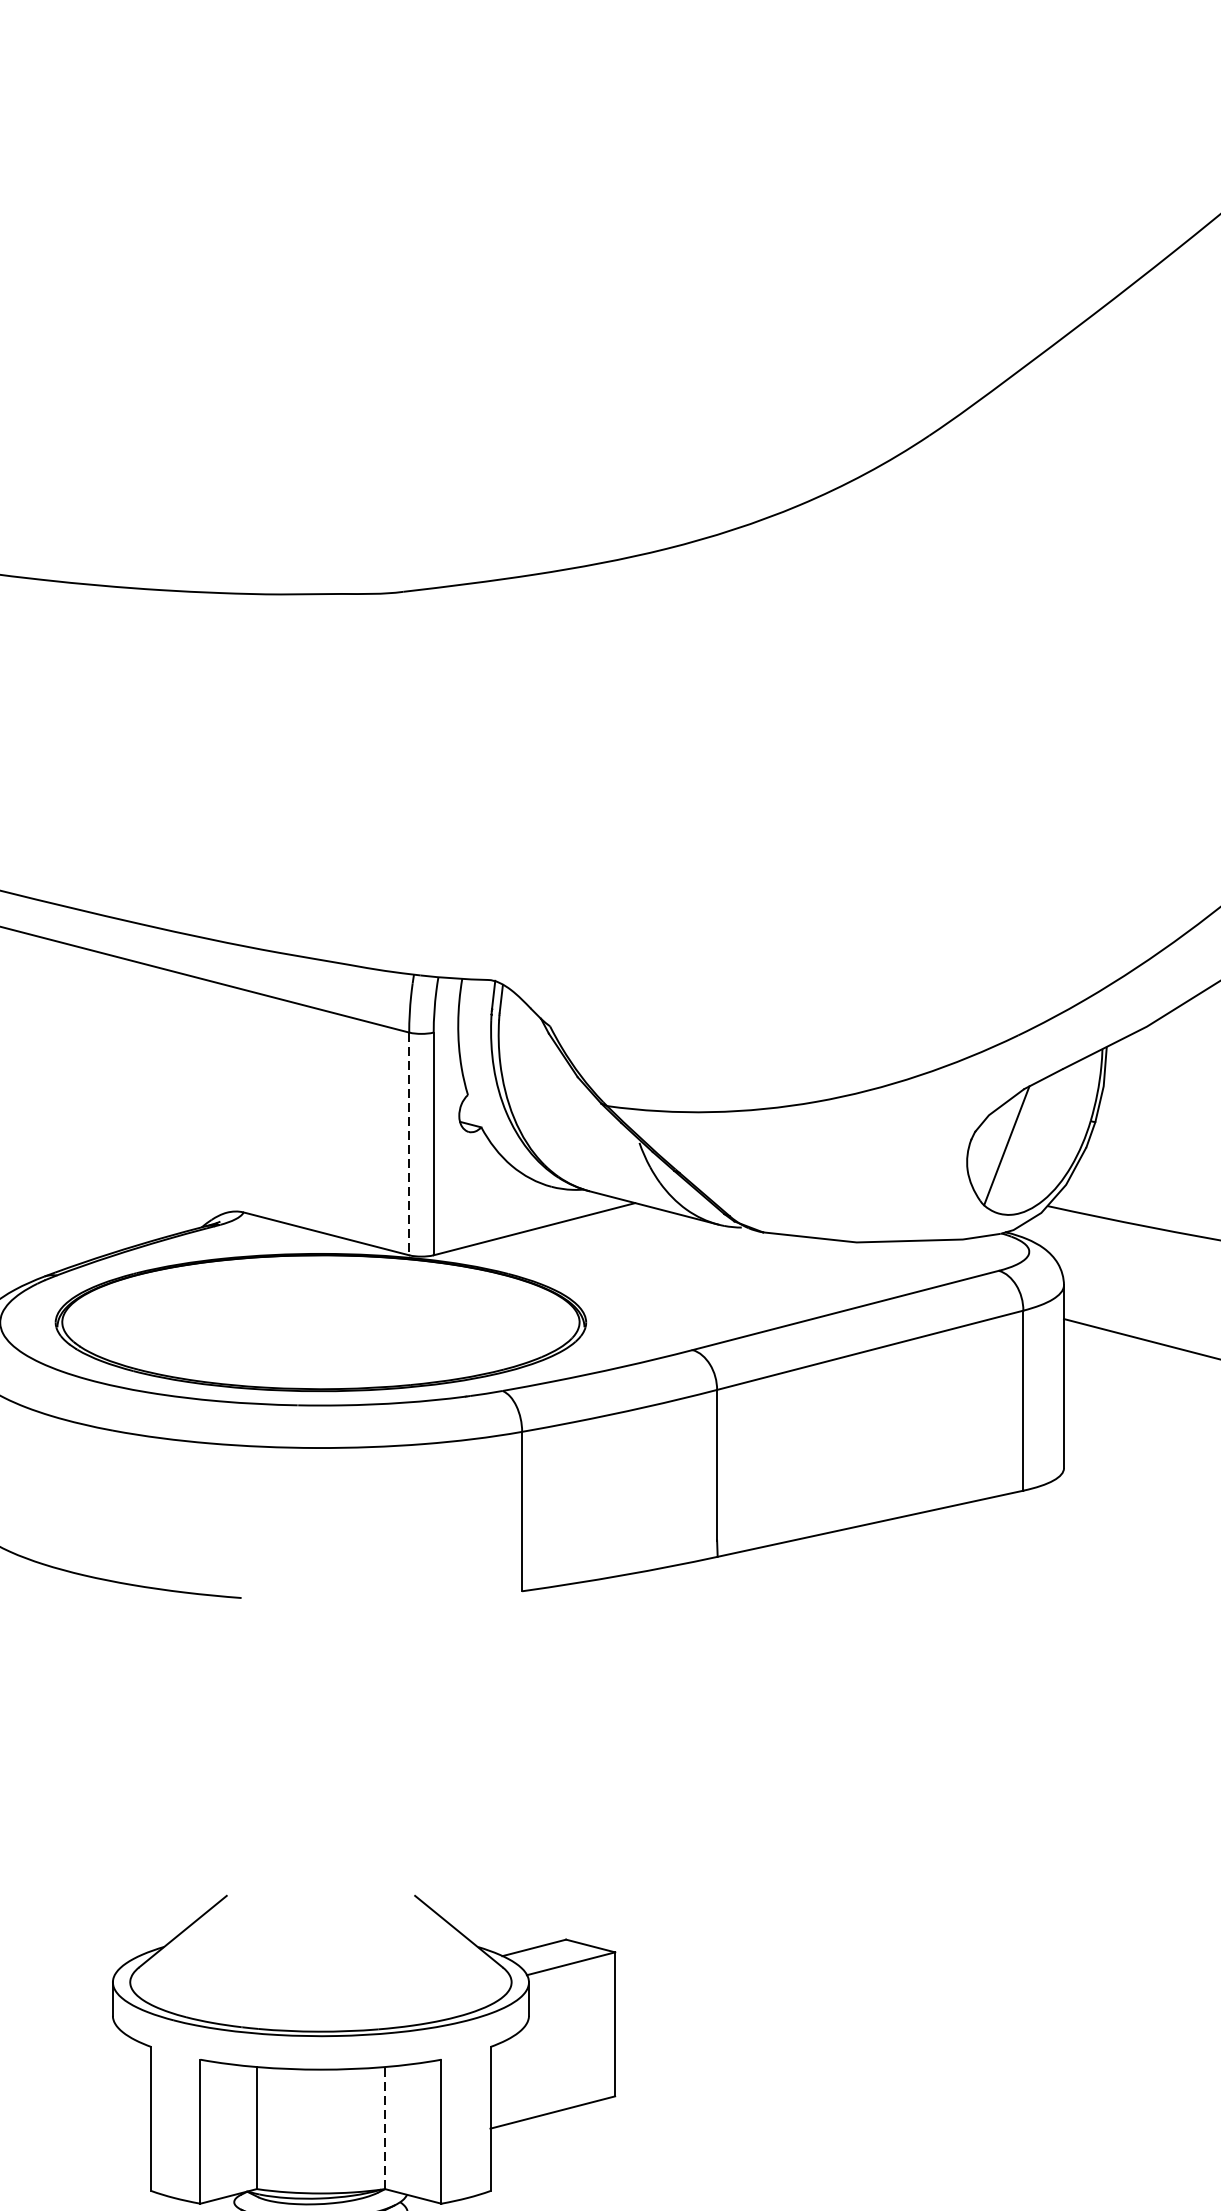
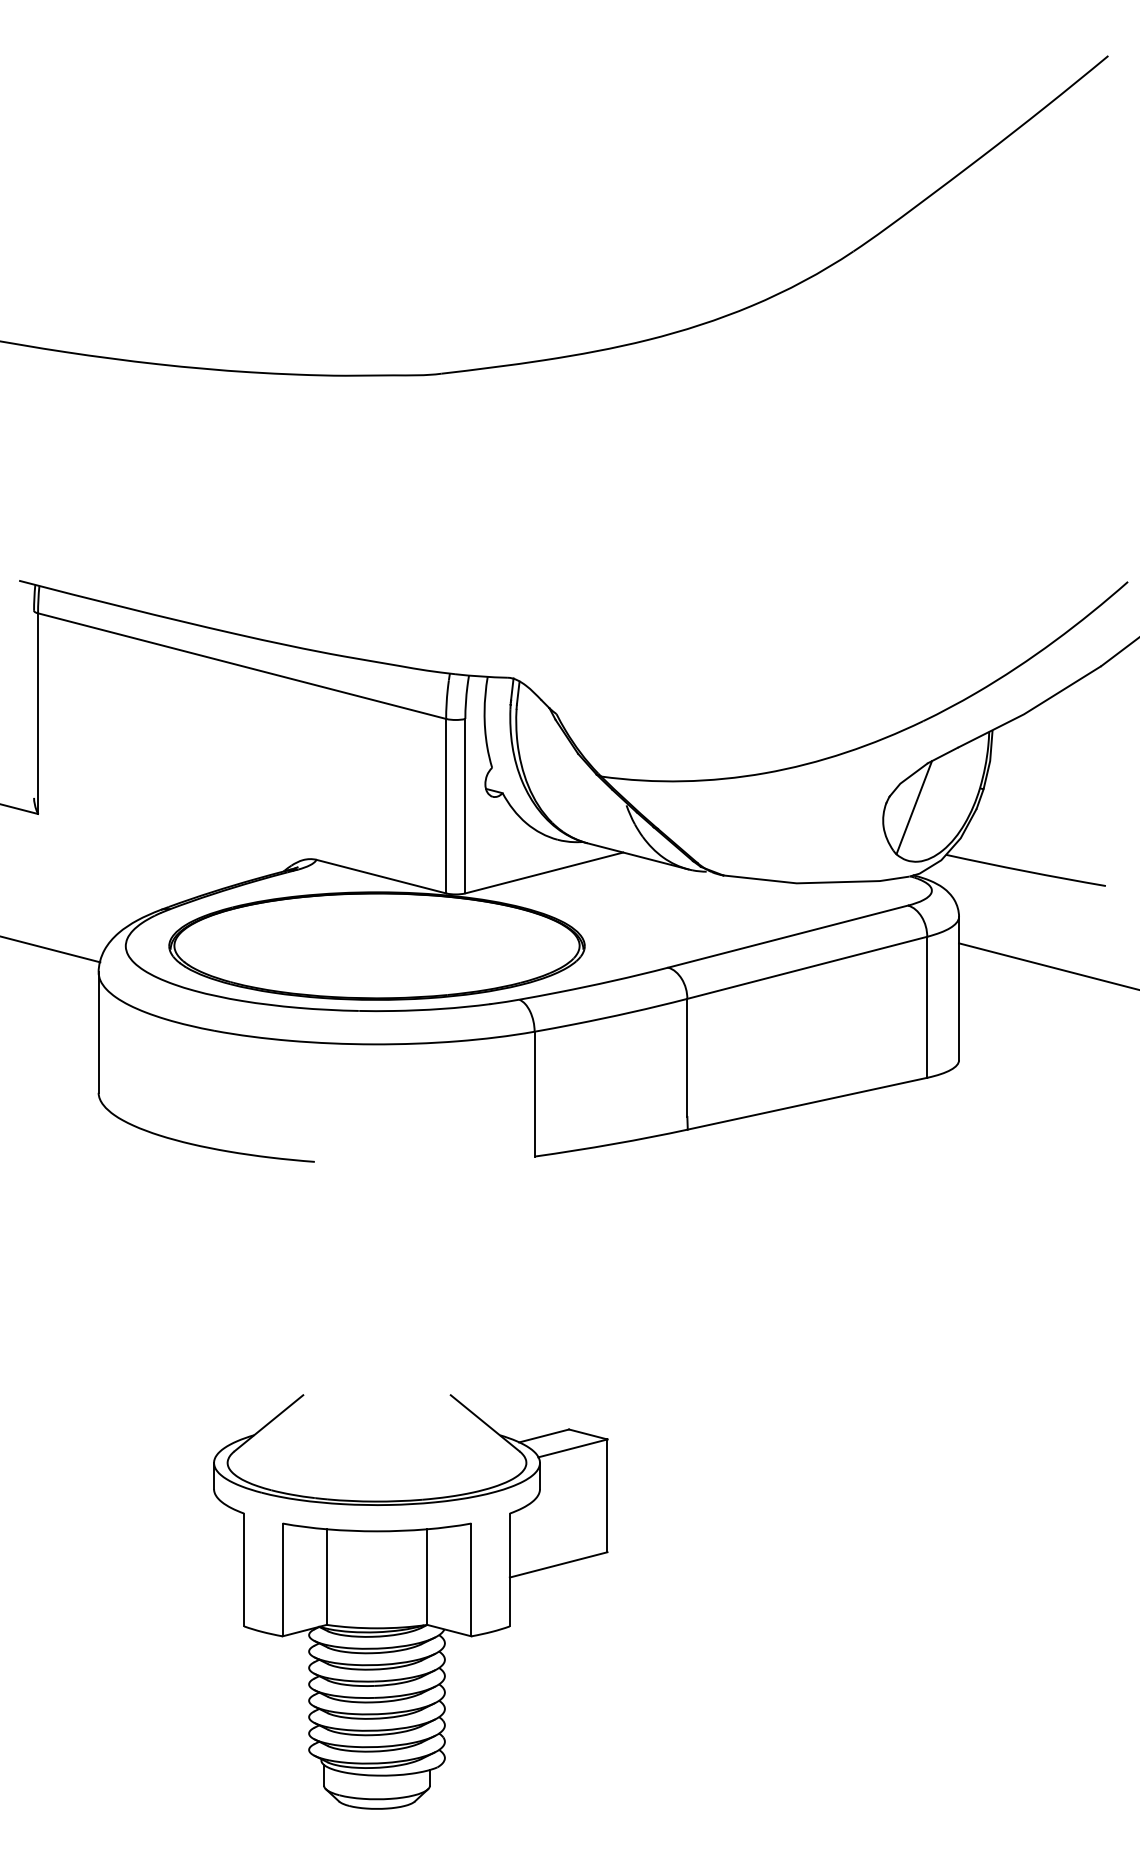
line: (409, 1144) -> (446, 806), dashed -> solid
line: (385, 2128) -> (427, 1577), dashed -> solid

